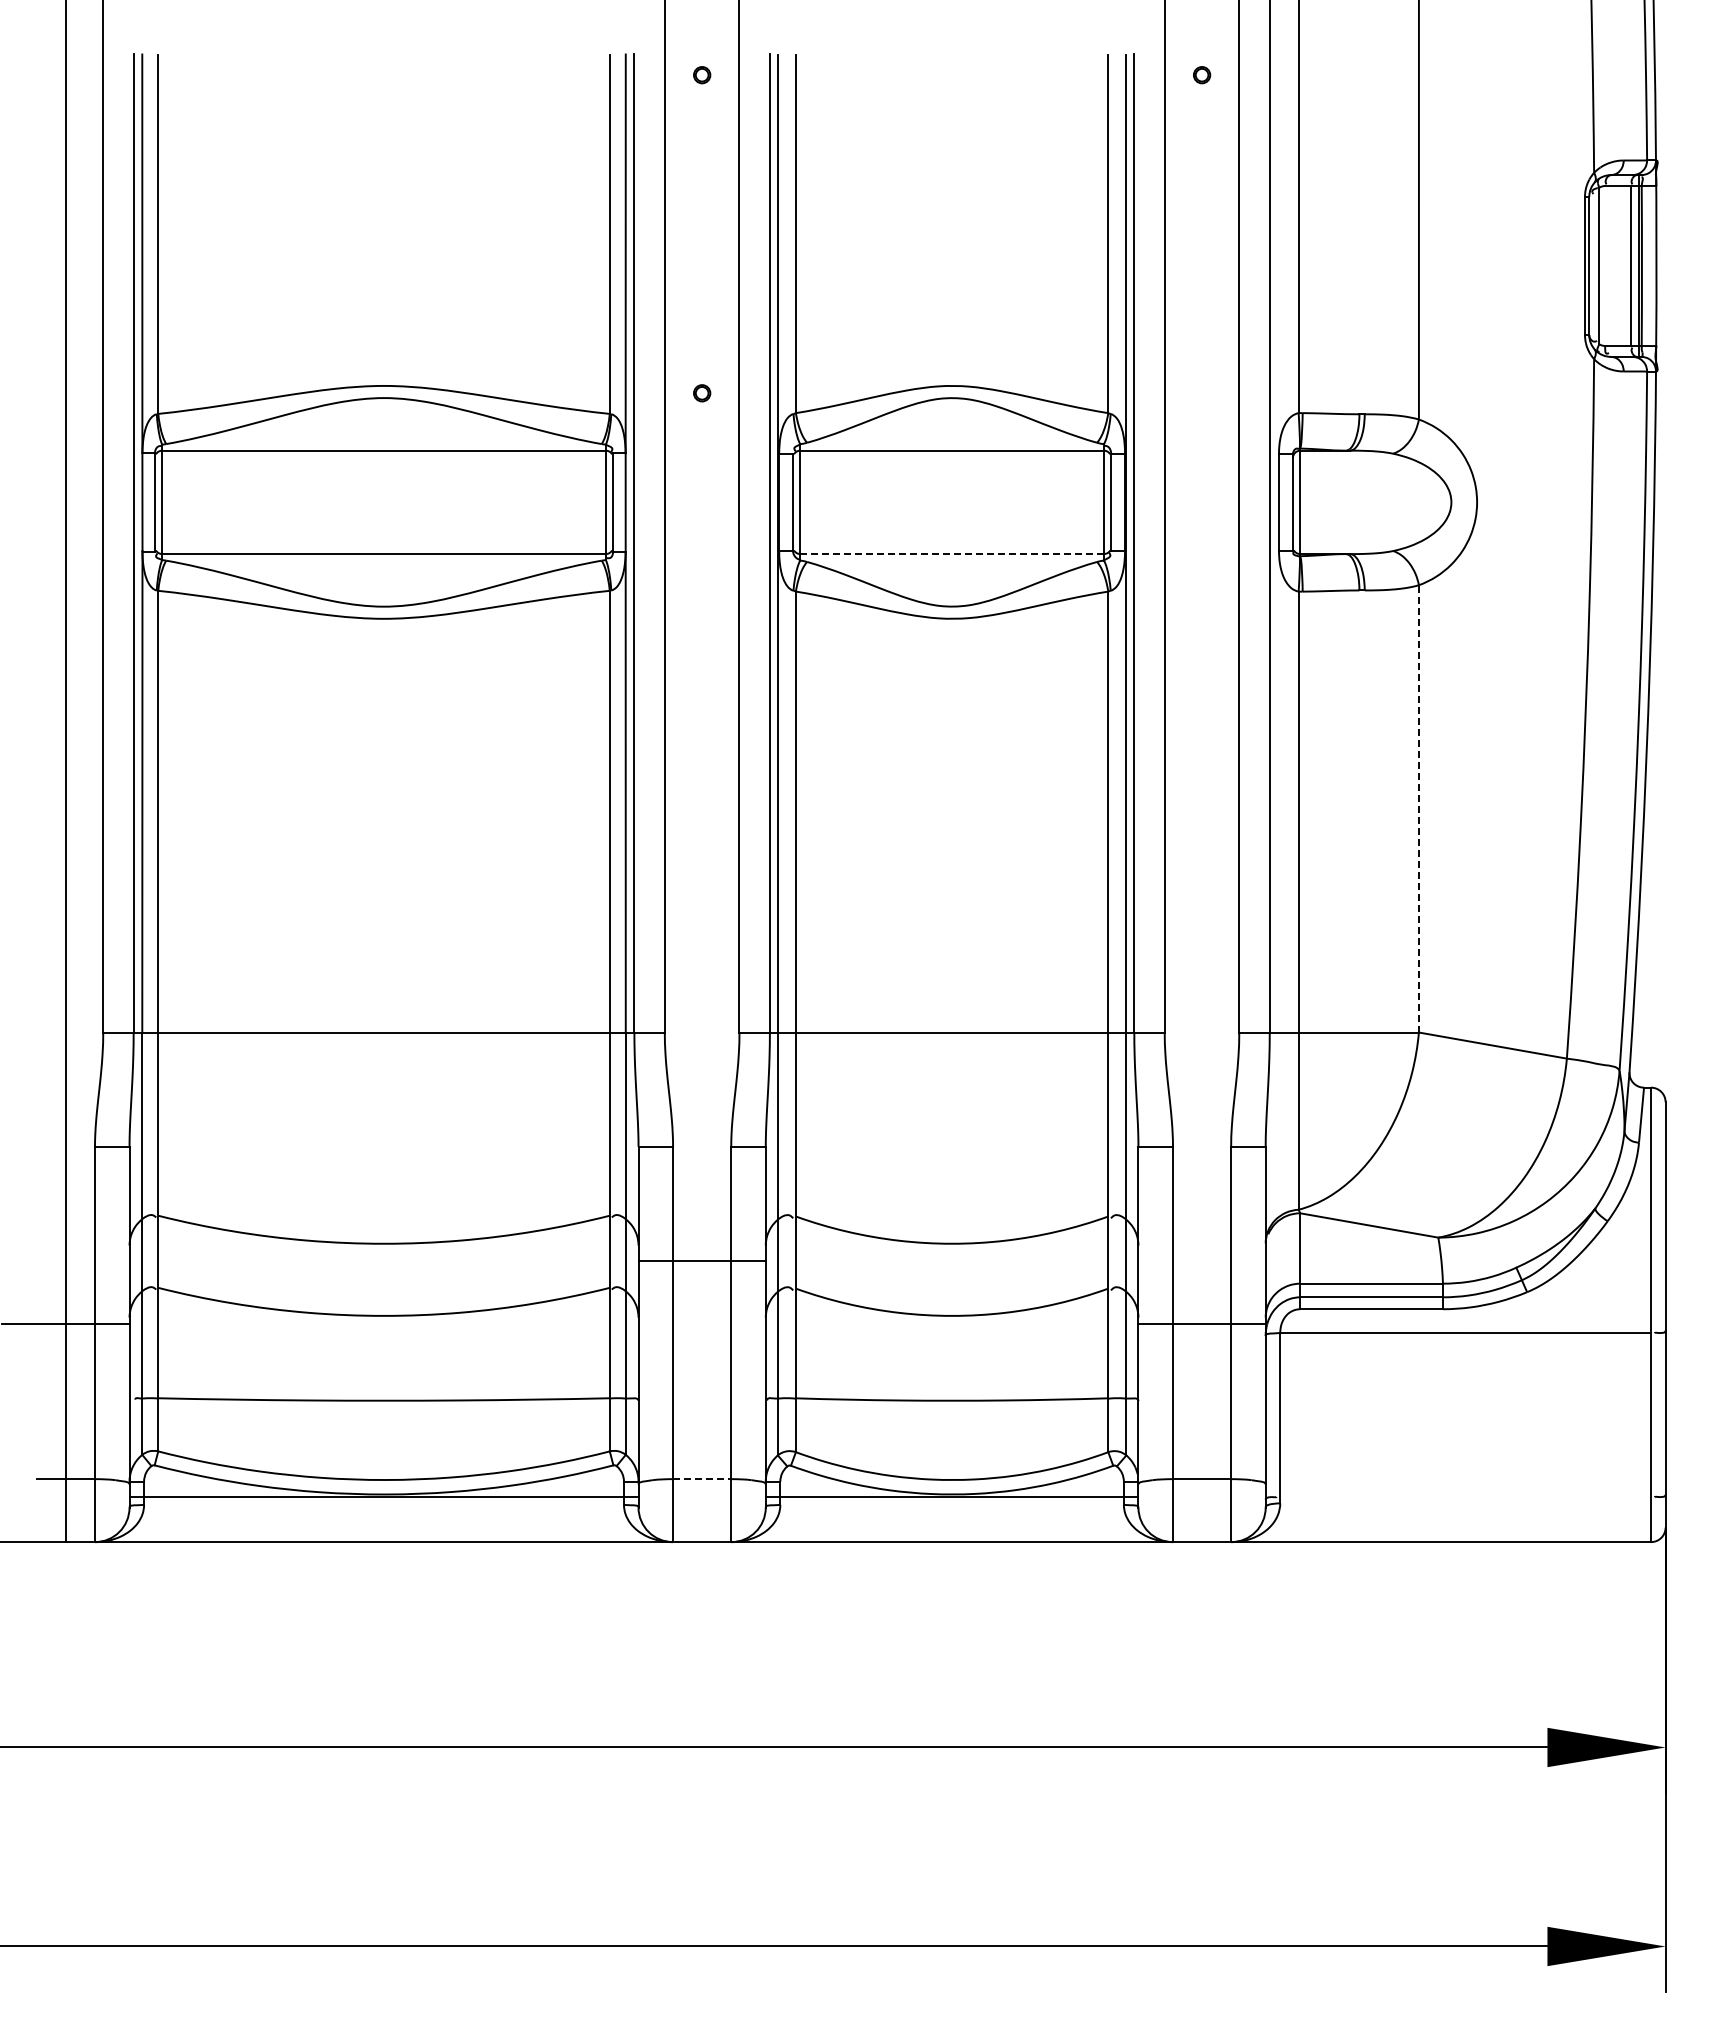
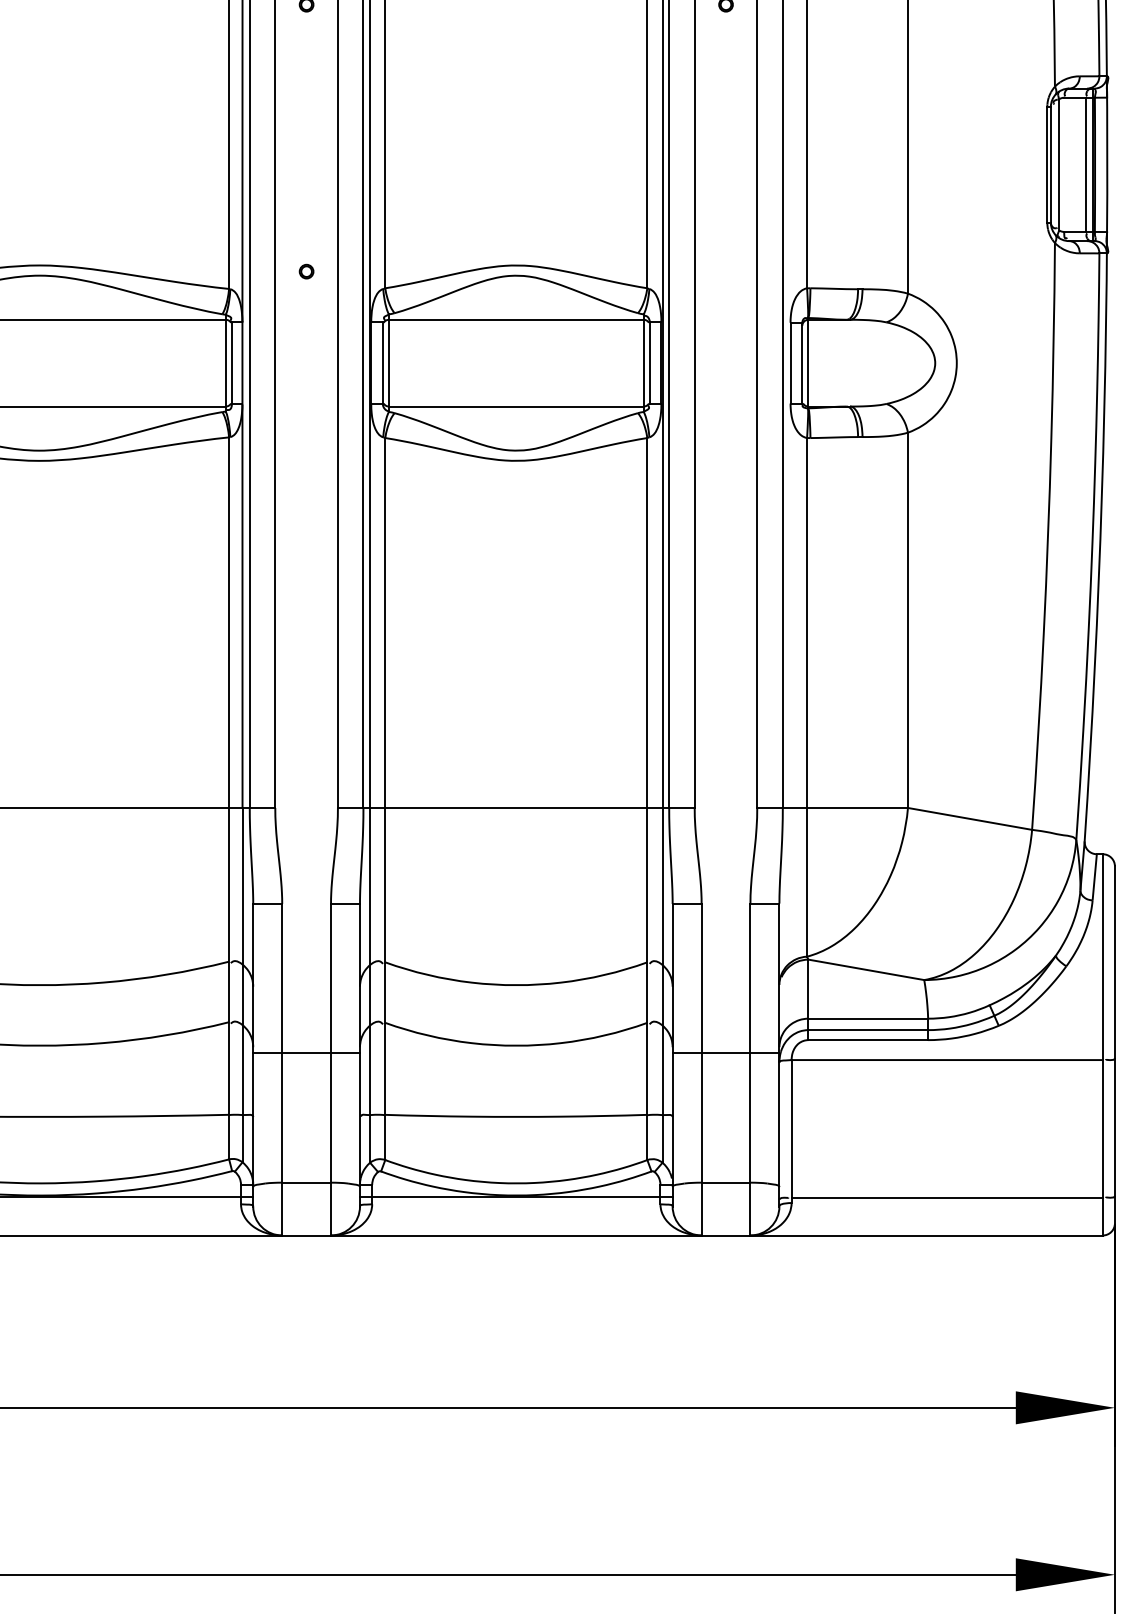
line: (952, 554) -> (516, 406), dashed -> solid
line: (1418, 808) -> (907, 620), dashed -> solid
line: (701, 1261) -> (306, 1052), moved
line: (702, 1479) -> (306, 1182), dashed -> solid
line: (1465, 1497) -> (947, 1198), added

